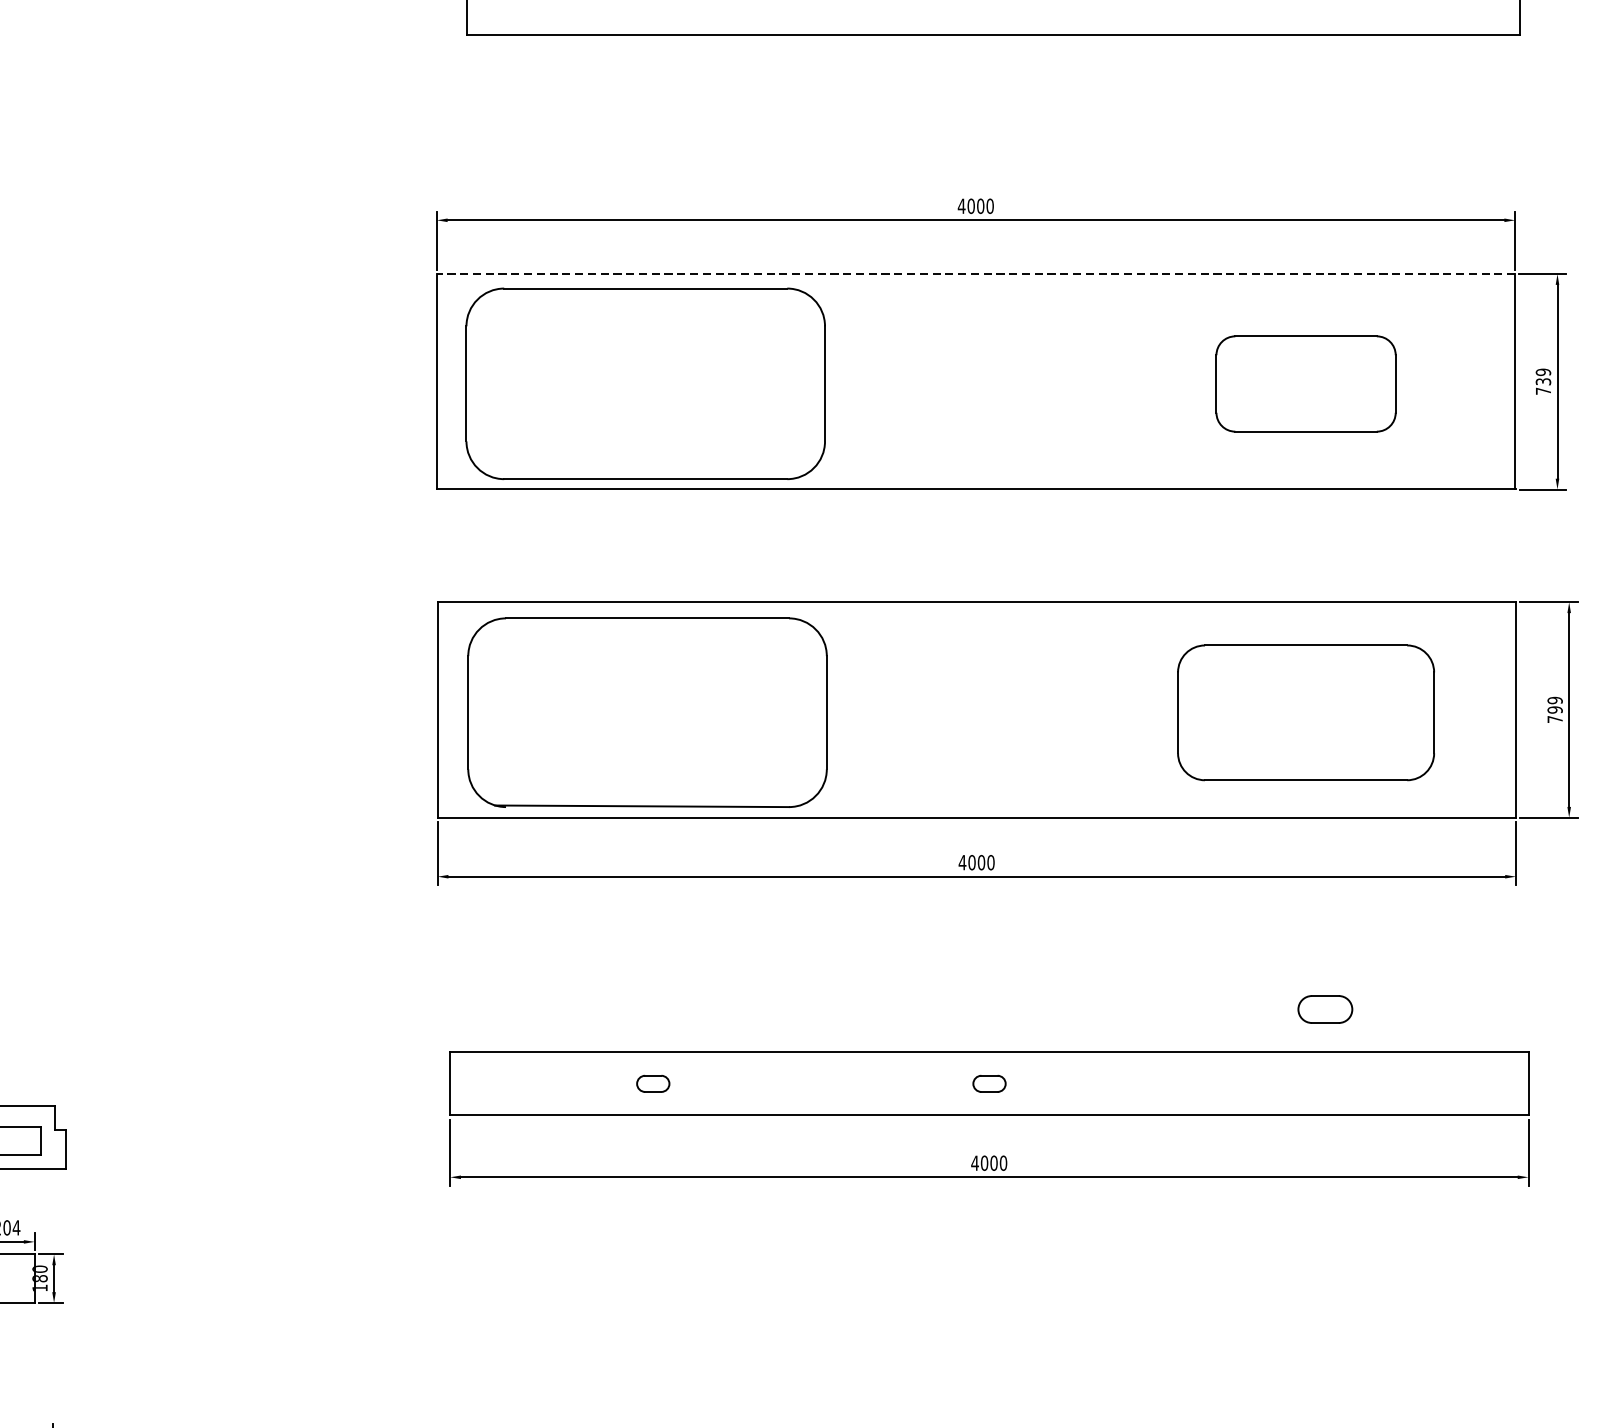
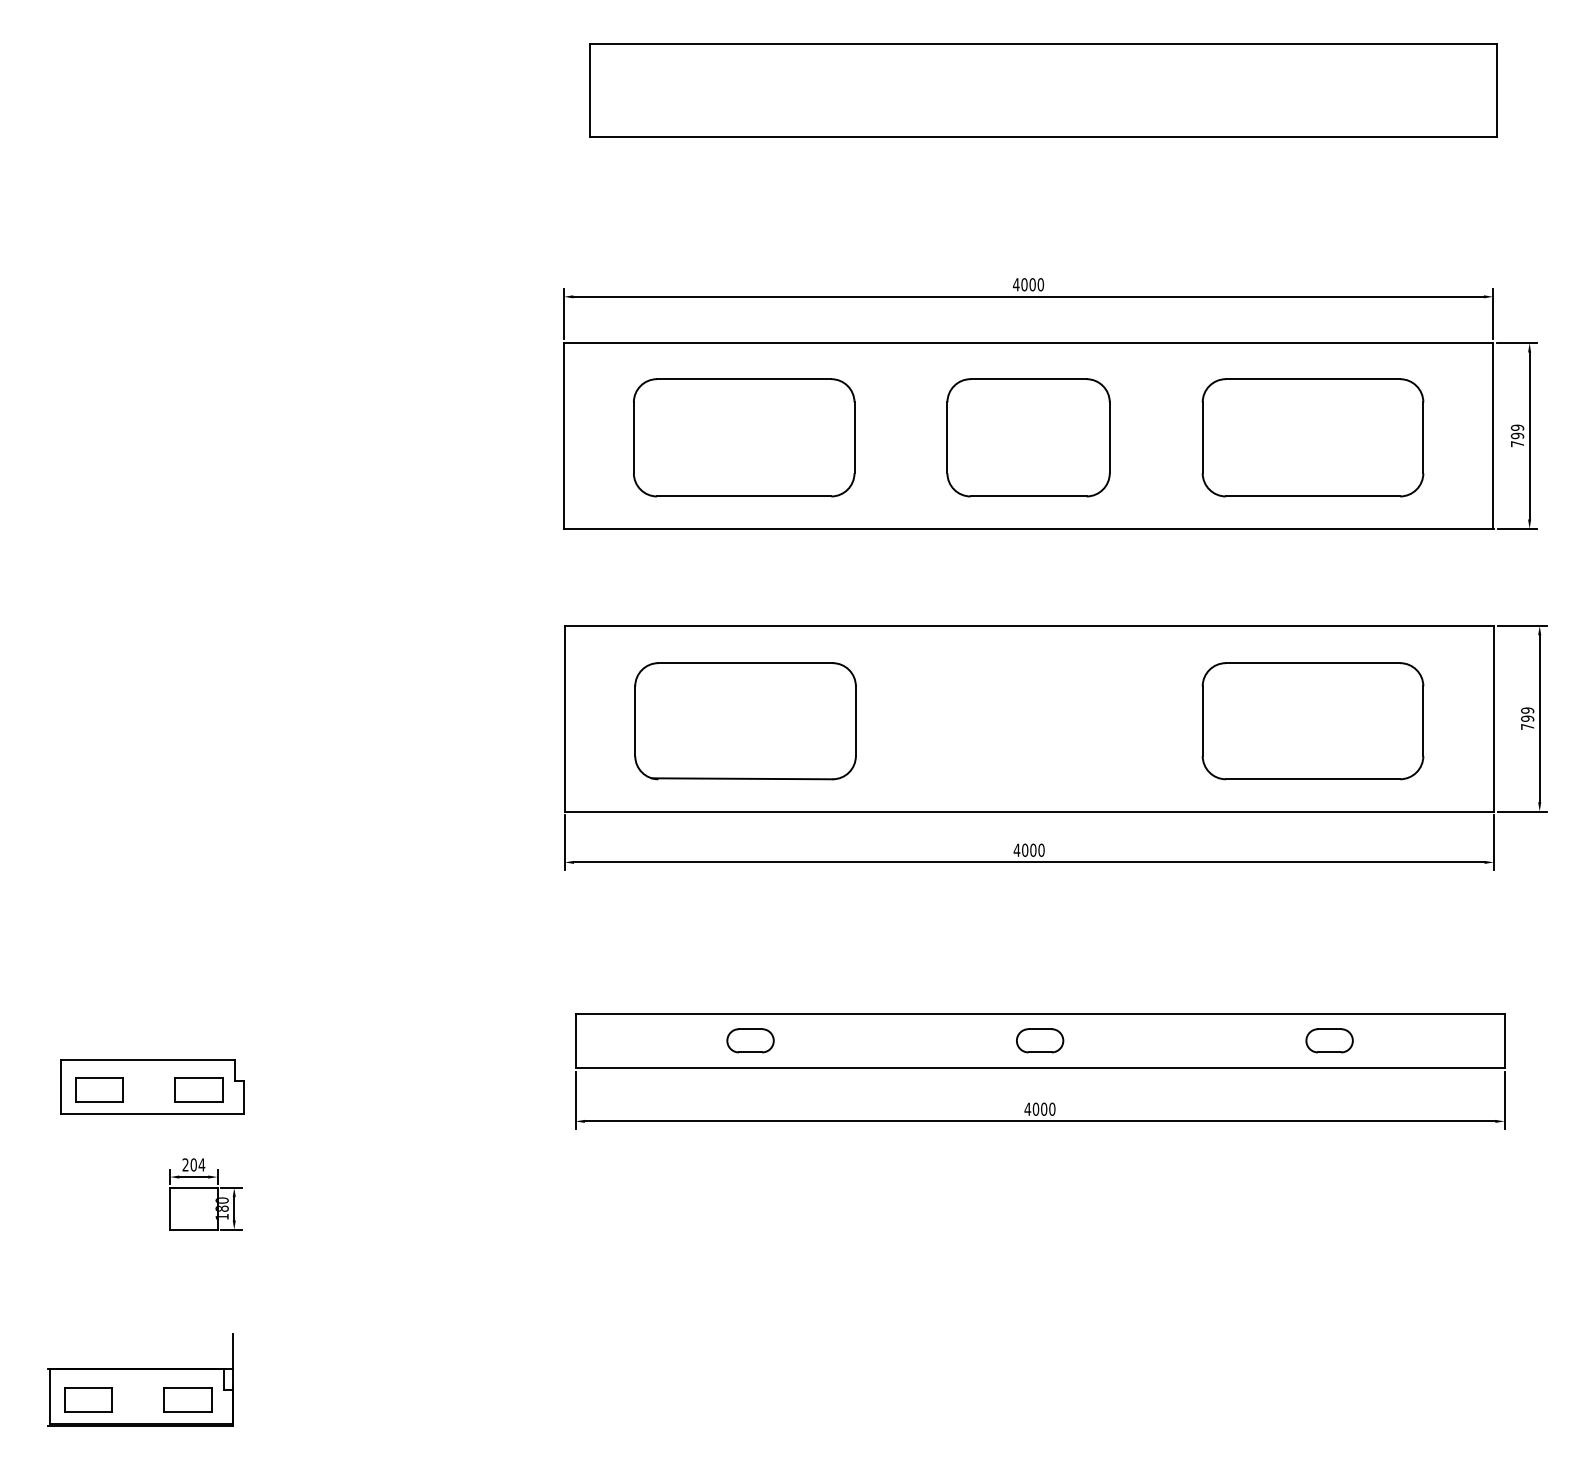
line: (975, 274) -> (1028, 343), dashed -> solid
text: (1543, 381) -> (1517, 435), 739 -> 799
part: (646, 383) -> (744, 437), size x0.71
part: (975, 383) -> (1028, 437), added
part: (1305, 383) -> (1312, 437), size x1.43
part: (647, 713) -> (745, 721), size x0.71
part: (1325, 1009) -> (1329, 1040), moved
part: (653, 1083) -> (750, 1040), size x1.67
part: (989, 1083) -> (1040, 1040), size x1.67

